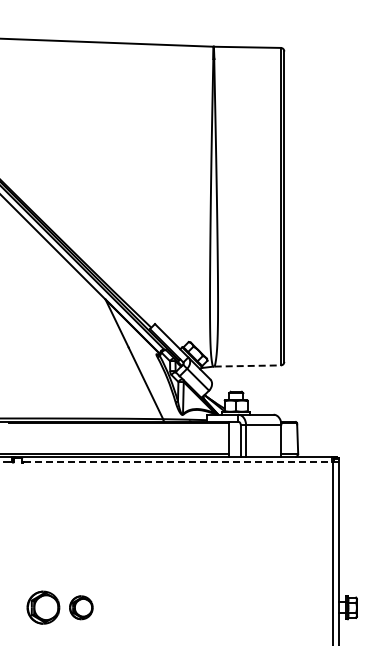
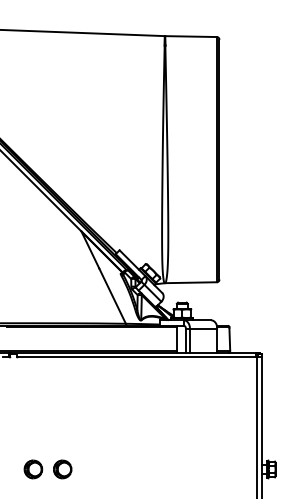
line: (248, 365) -> (191, 282), dashed -> solid
line: (181, 462) -> (140, 357), dashed -> solid
part: (43, 607) -> (33, 469), size x0.71

